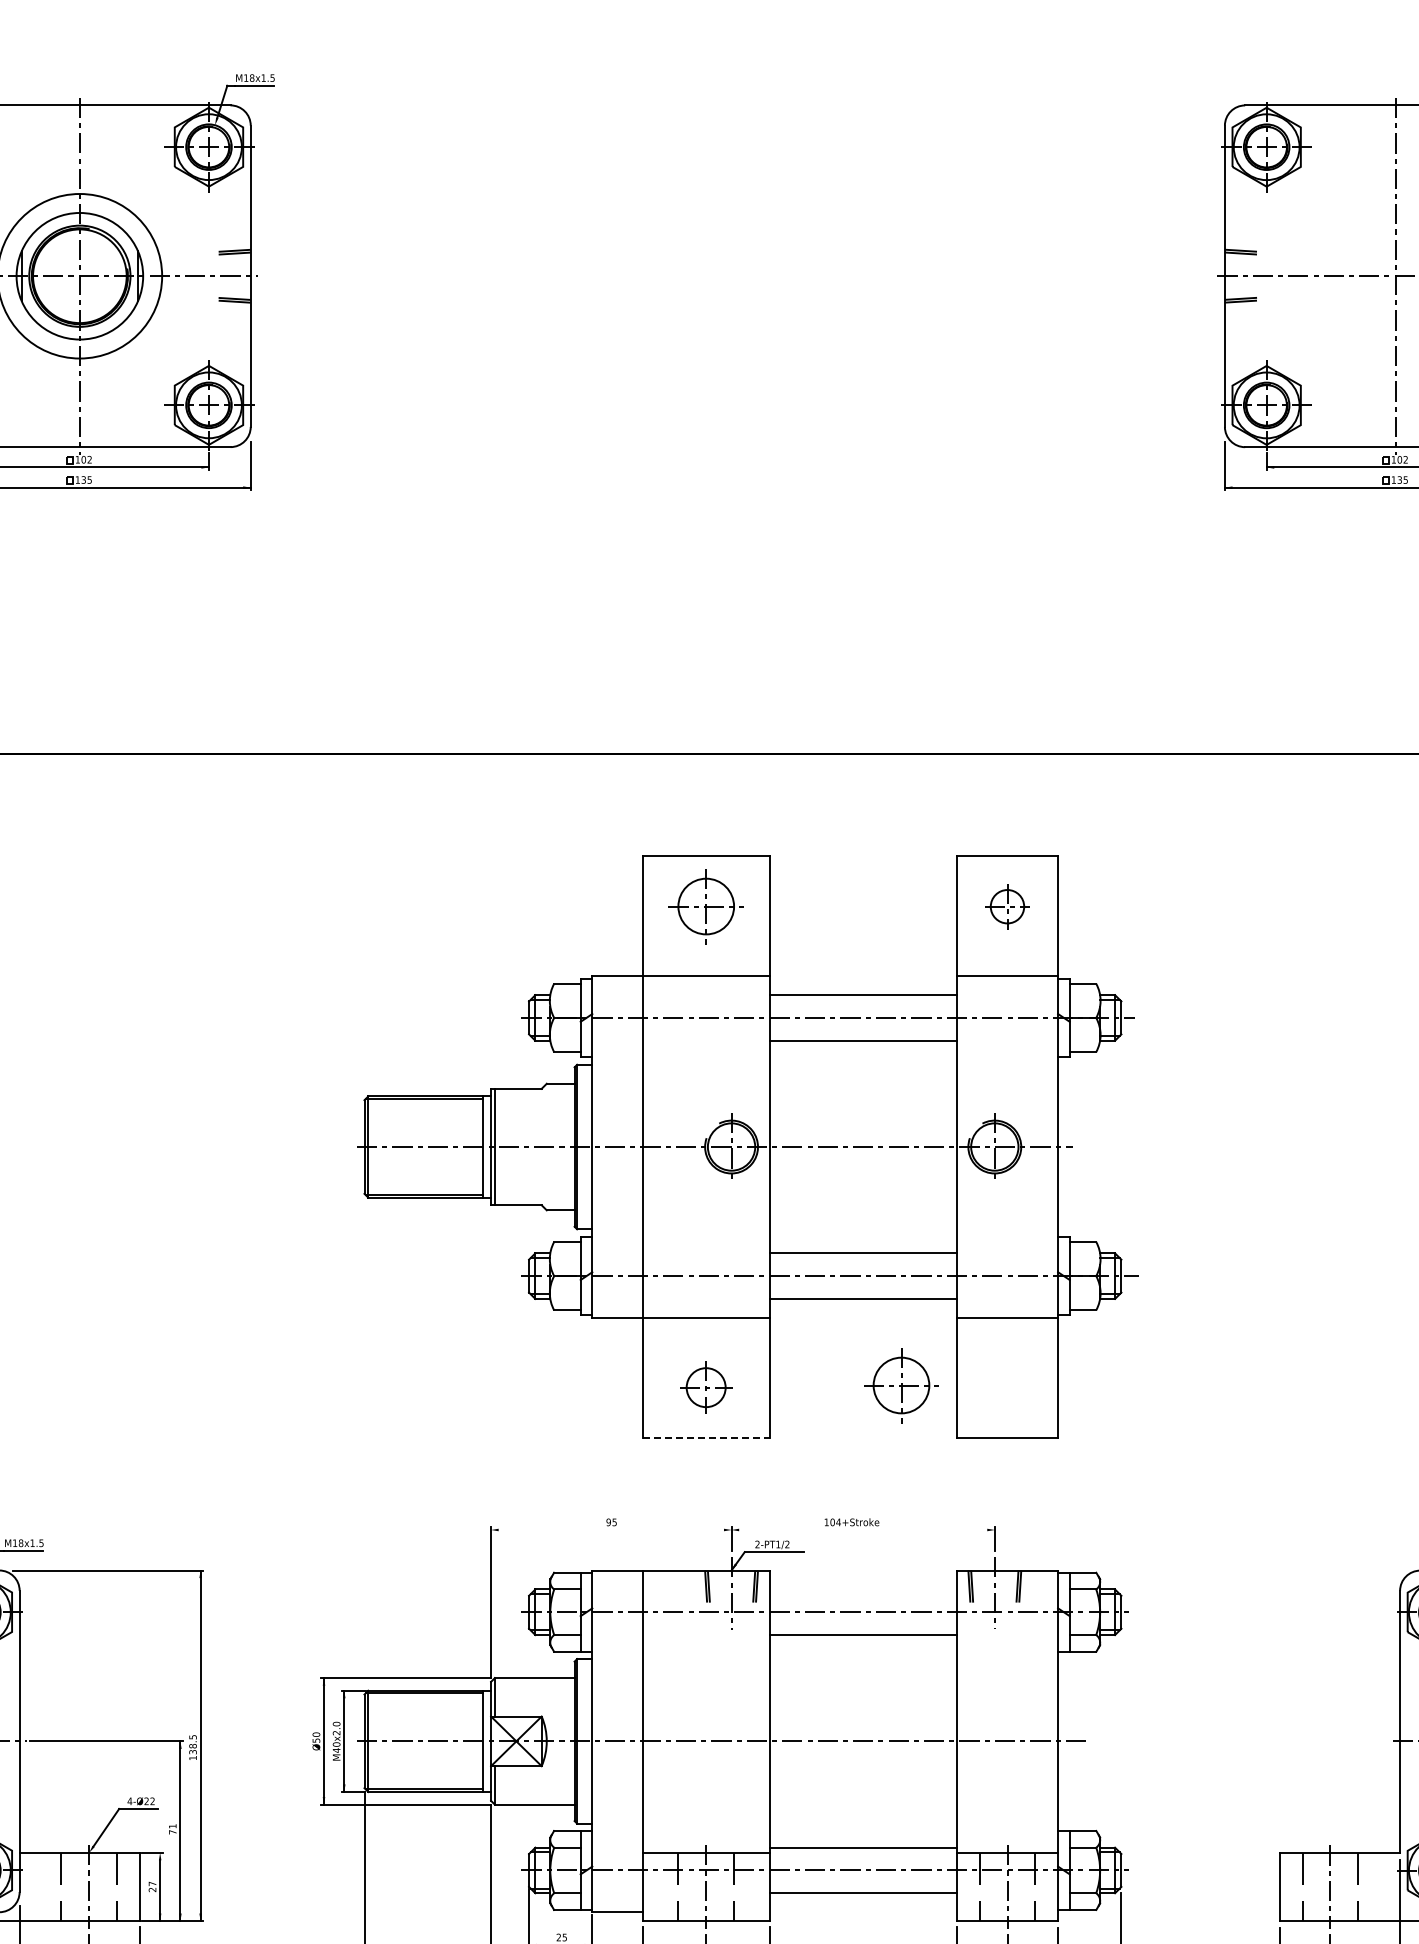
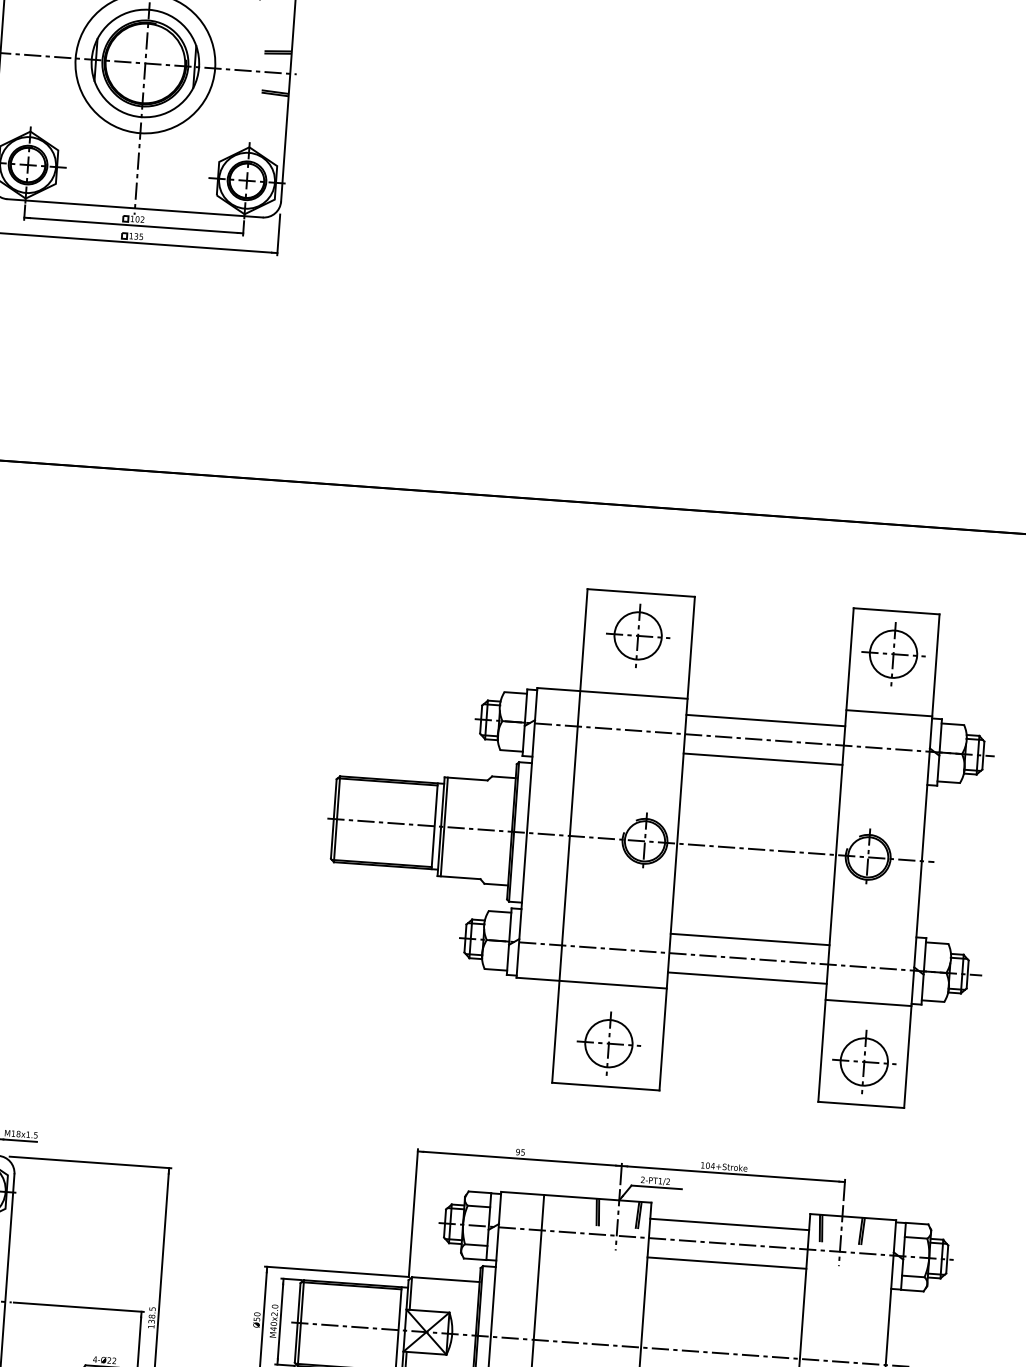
part: (1007, 906) -> (893, 654), size x1.67
part: (901, 1385) -> (864, 1061), moved
part: (705, 1387) -> (608, 1043), size x1.43
line: (706, 1438) -> (606, 1086), dashed -> solid
line: (742, 1530) -> (630, 1167), added
line: (862, 1589) -> (729, 1224), added

